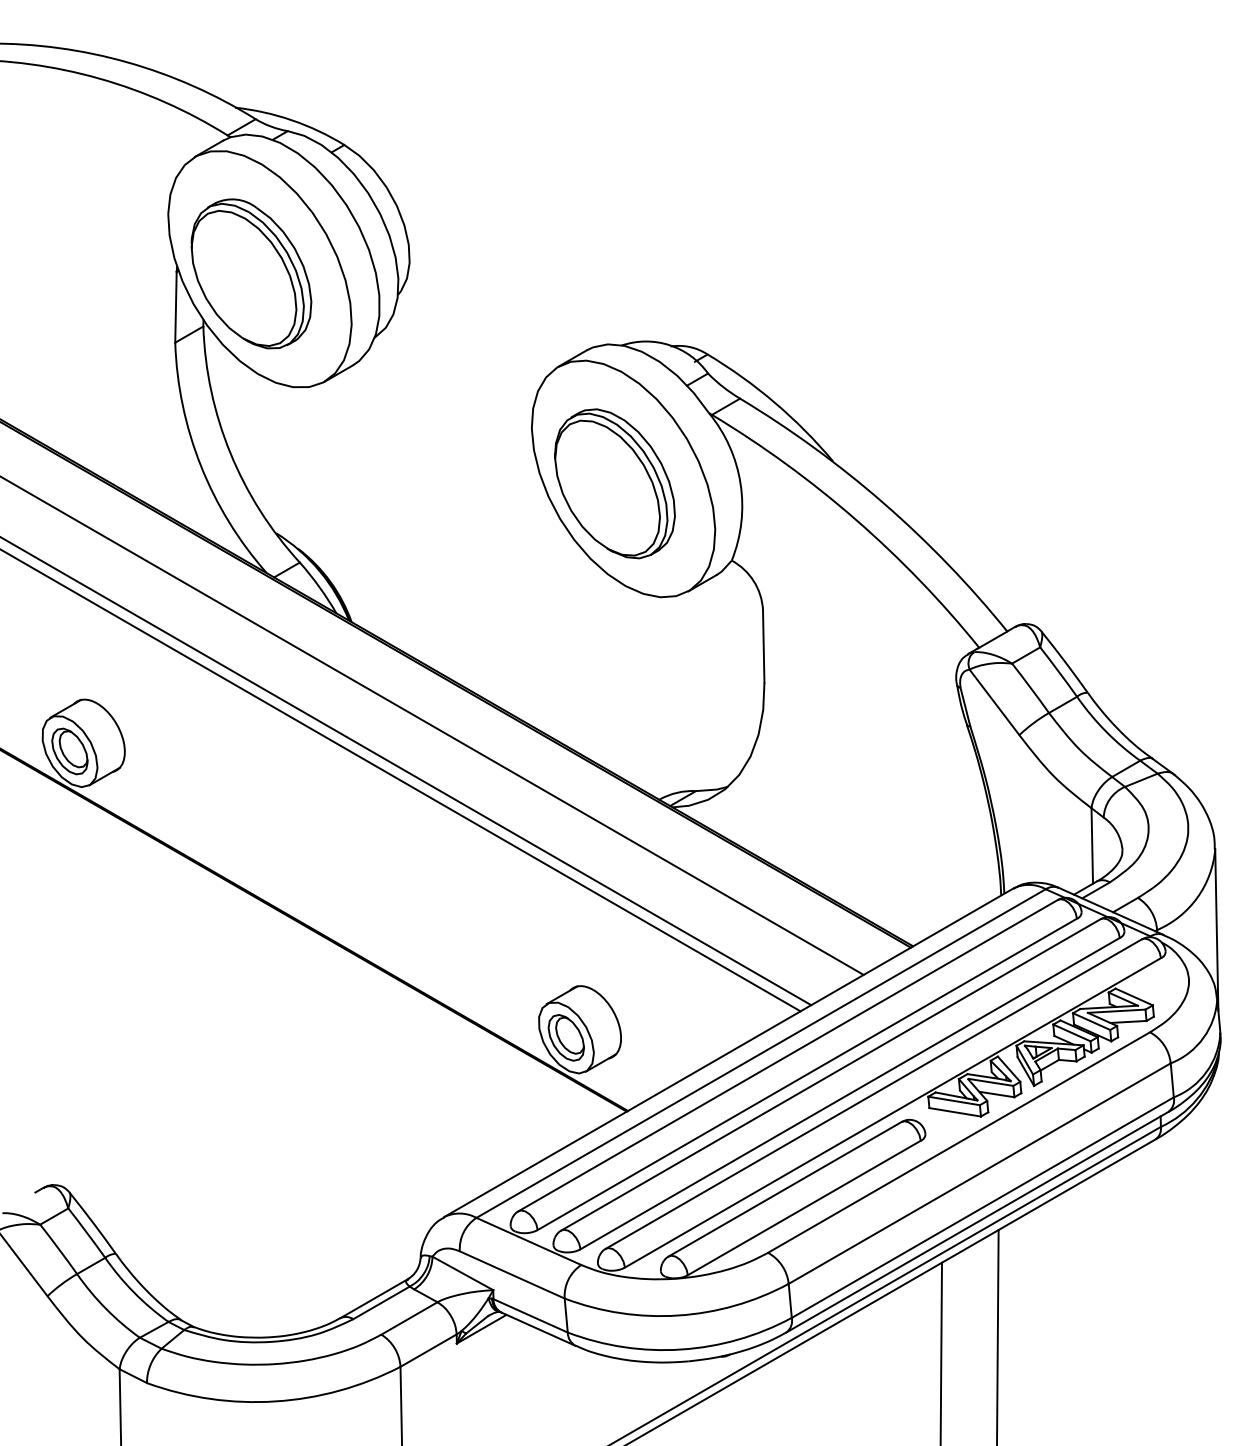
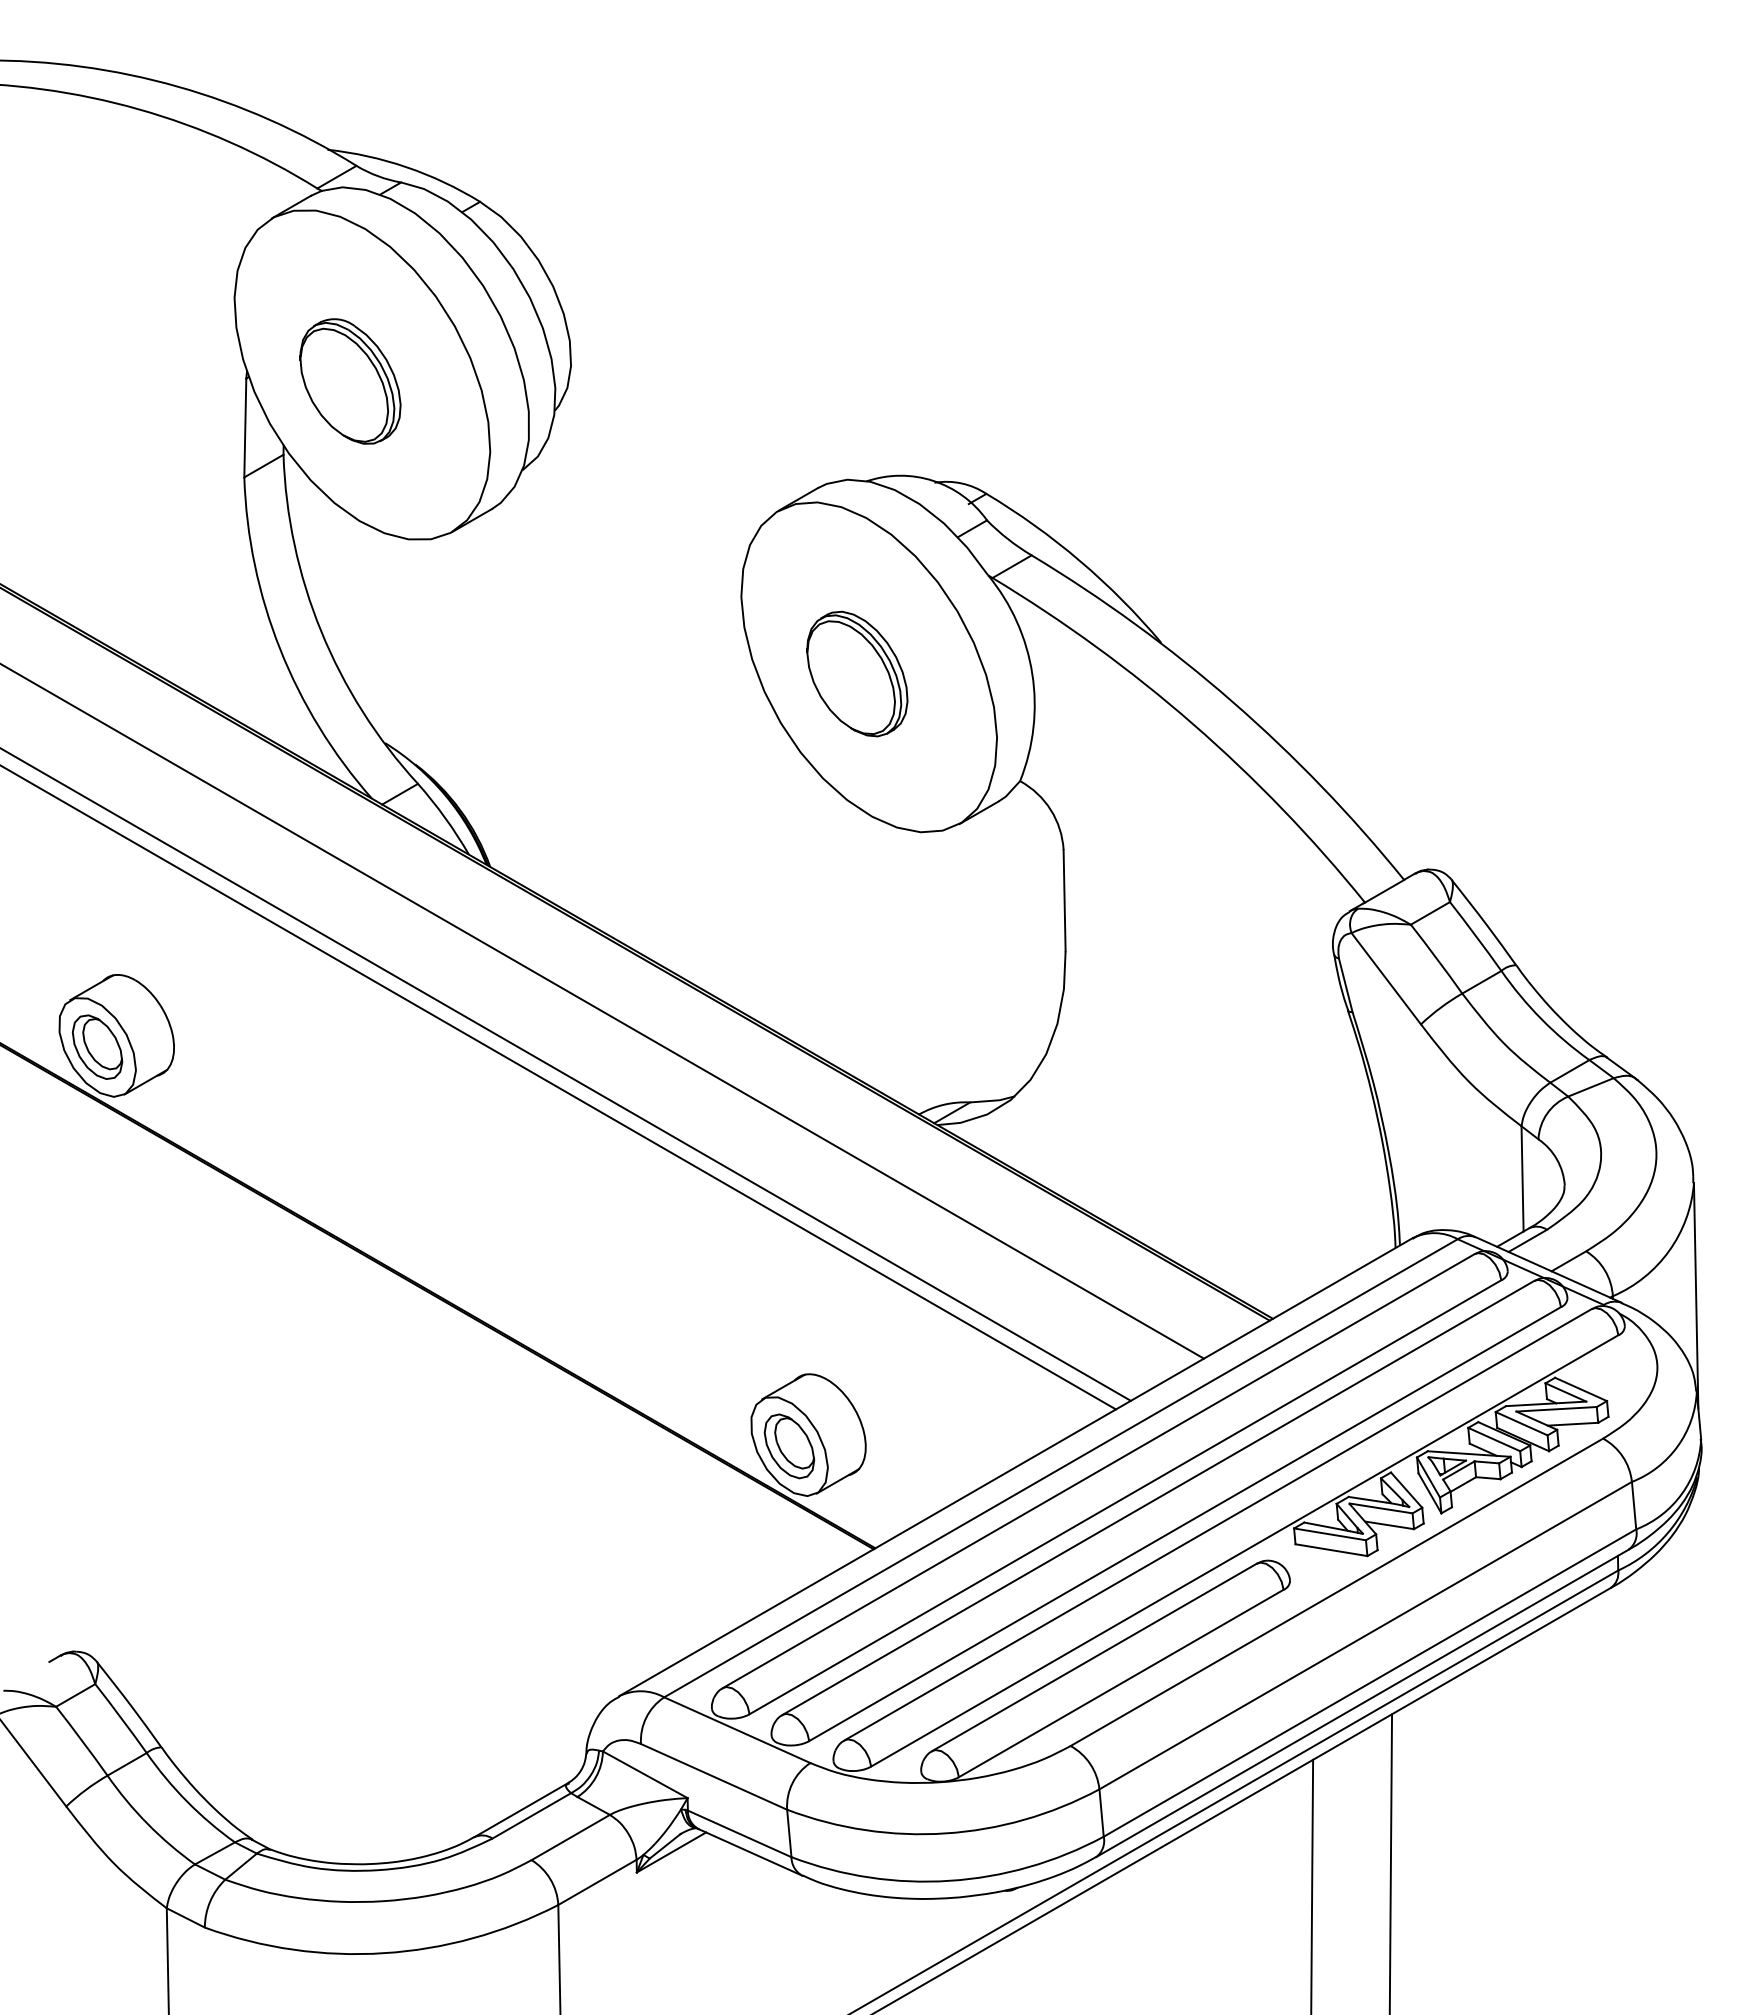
part: (251, 273) -> (350, 381), size x0.6
part: (615, 483) -> (857, 673), size x0.6

